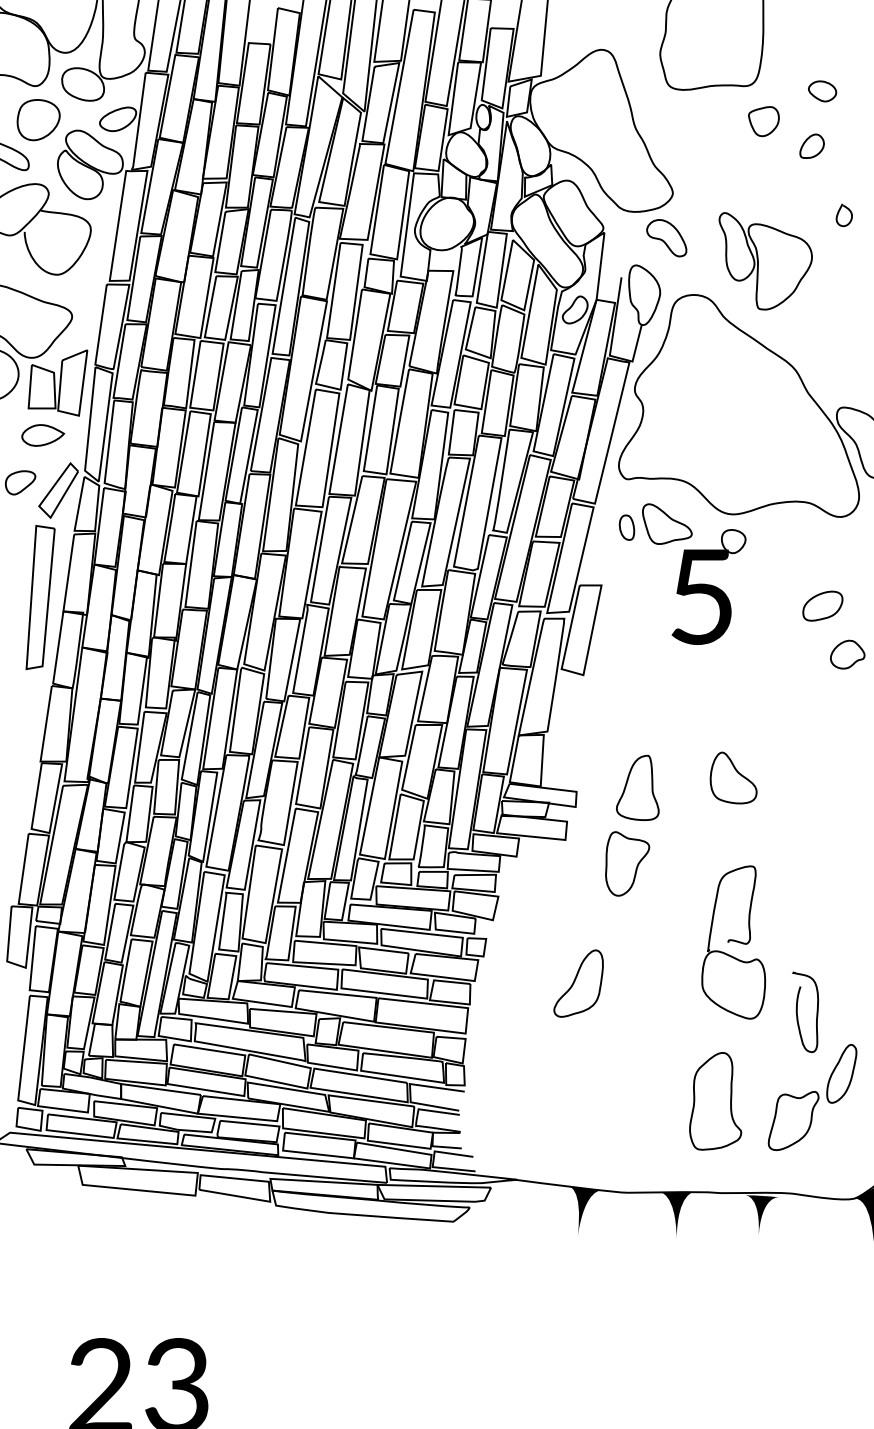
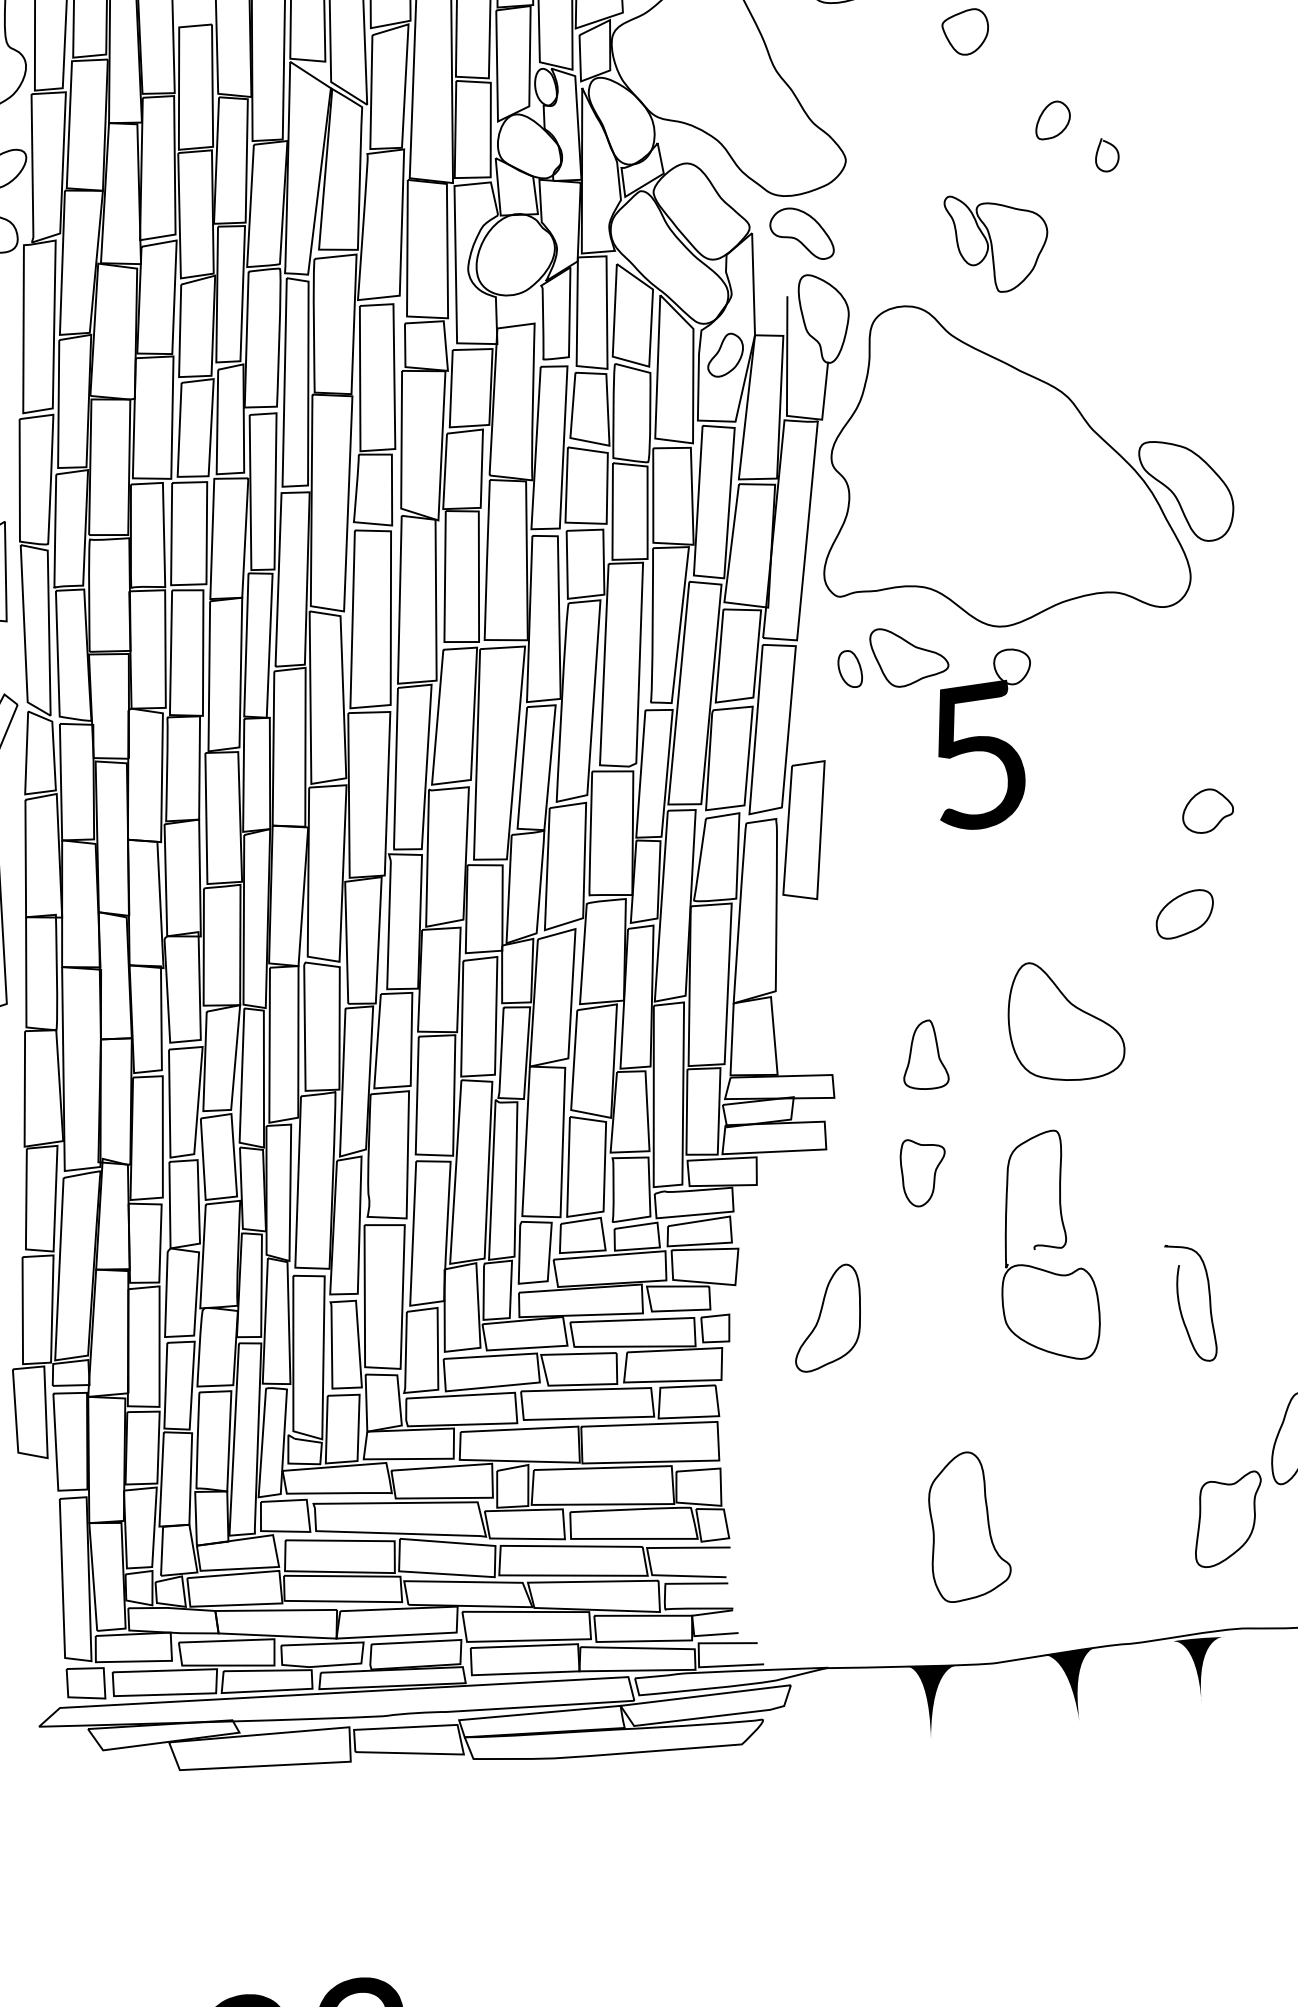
part: (811, 145) -> (1051, 119), moved
part: (666, 238) -> (801, 234), moved
part: (765, 261) -> (999, 241), size x0.7
part: (822, 605) -> (1184, 913), moved
part: (733, 777) -> (1063, 1019), size x1.6
part: (637, 787) -> (922, 1055), size x0.7
part: (627, 863) -> (924, 1171), size x0.7
part: (733, 942) -> (1042, 1248), moved
part: (578, 983) -> (826, 1318), moved
curve: (797, 1012) -> (1180, 1304), moved
part: (715, 1101) -> (965, 1526), moved

